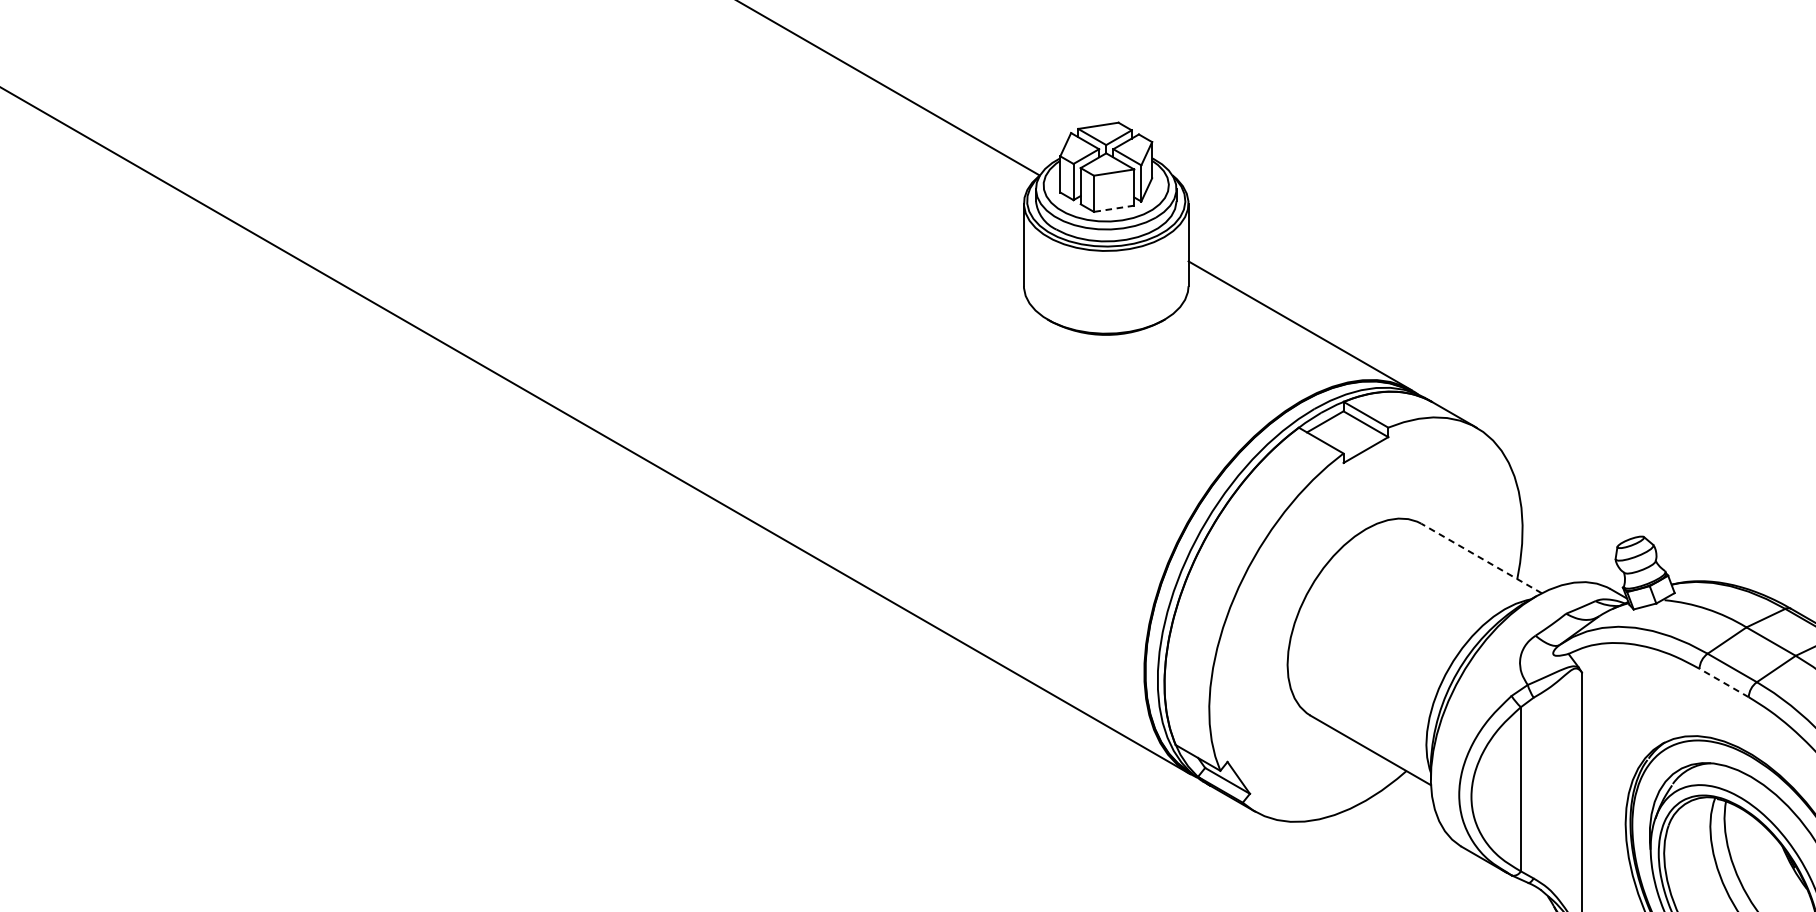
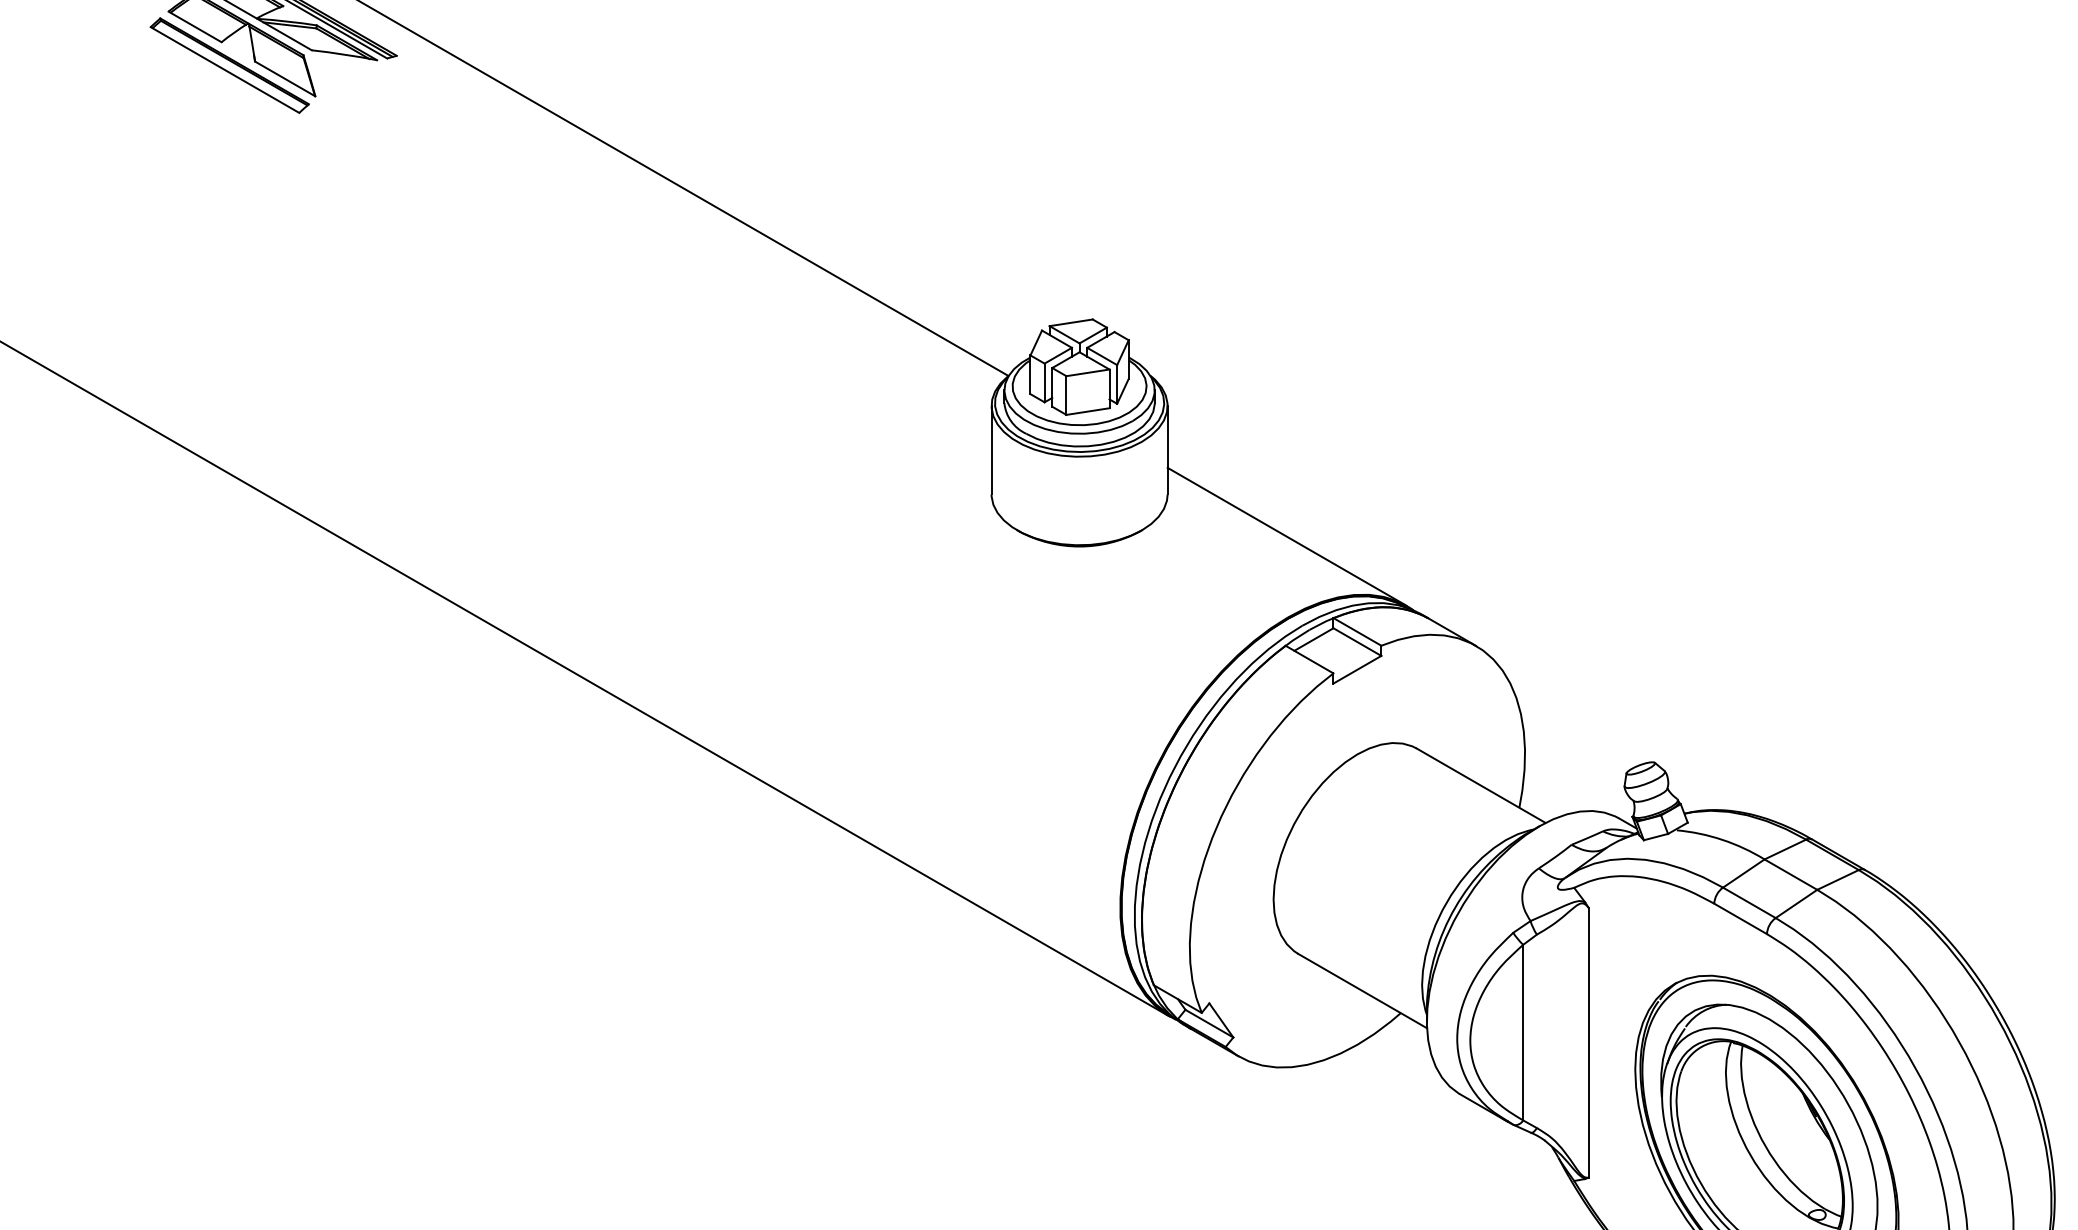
line: (1113, 208) -> (1087, 411), dashed -> solid
line: (1480, 558) -> (1480, 785), dashed -> solid
line: (1723, 682) -> (1740, 918), dashed -> solid

